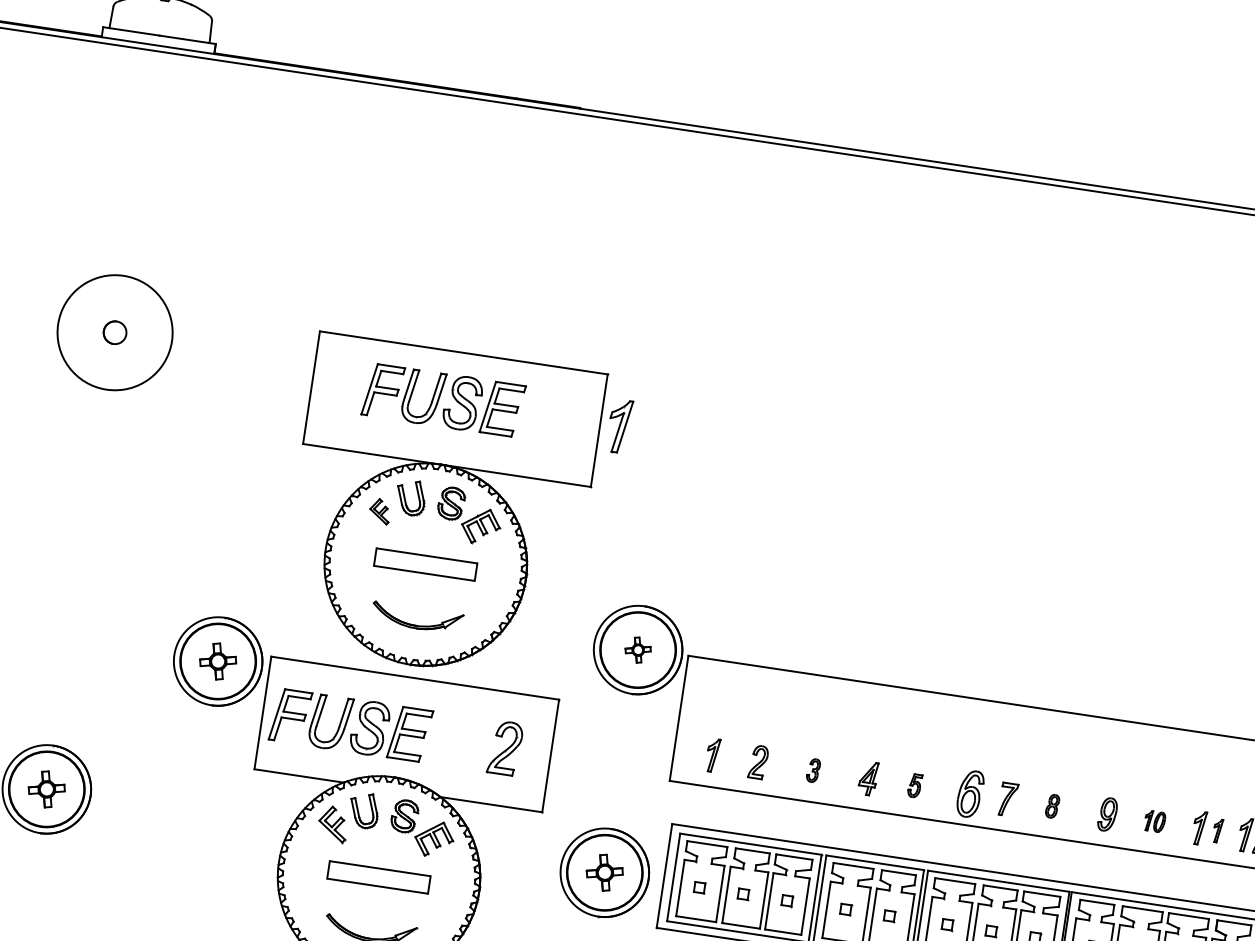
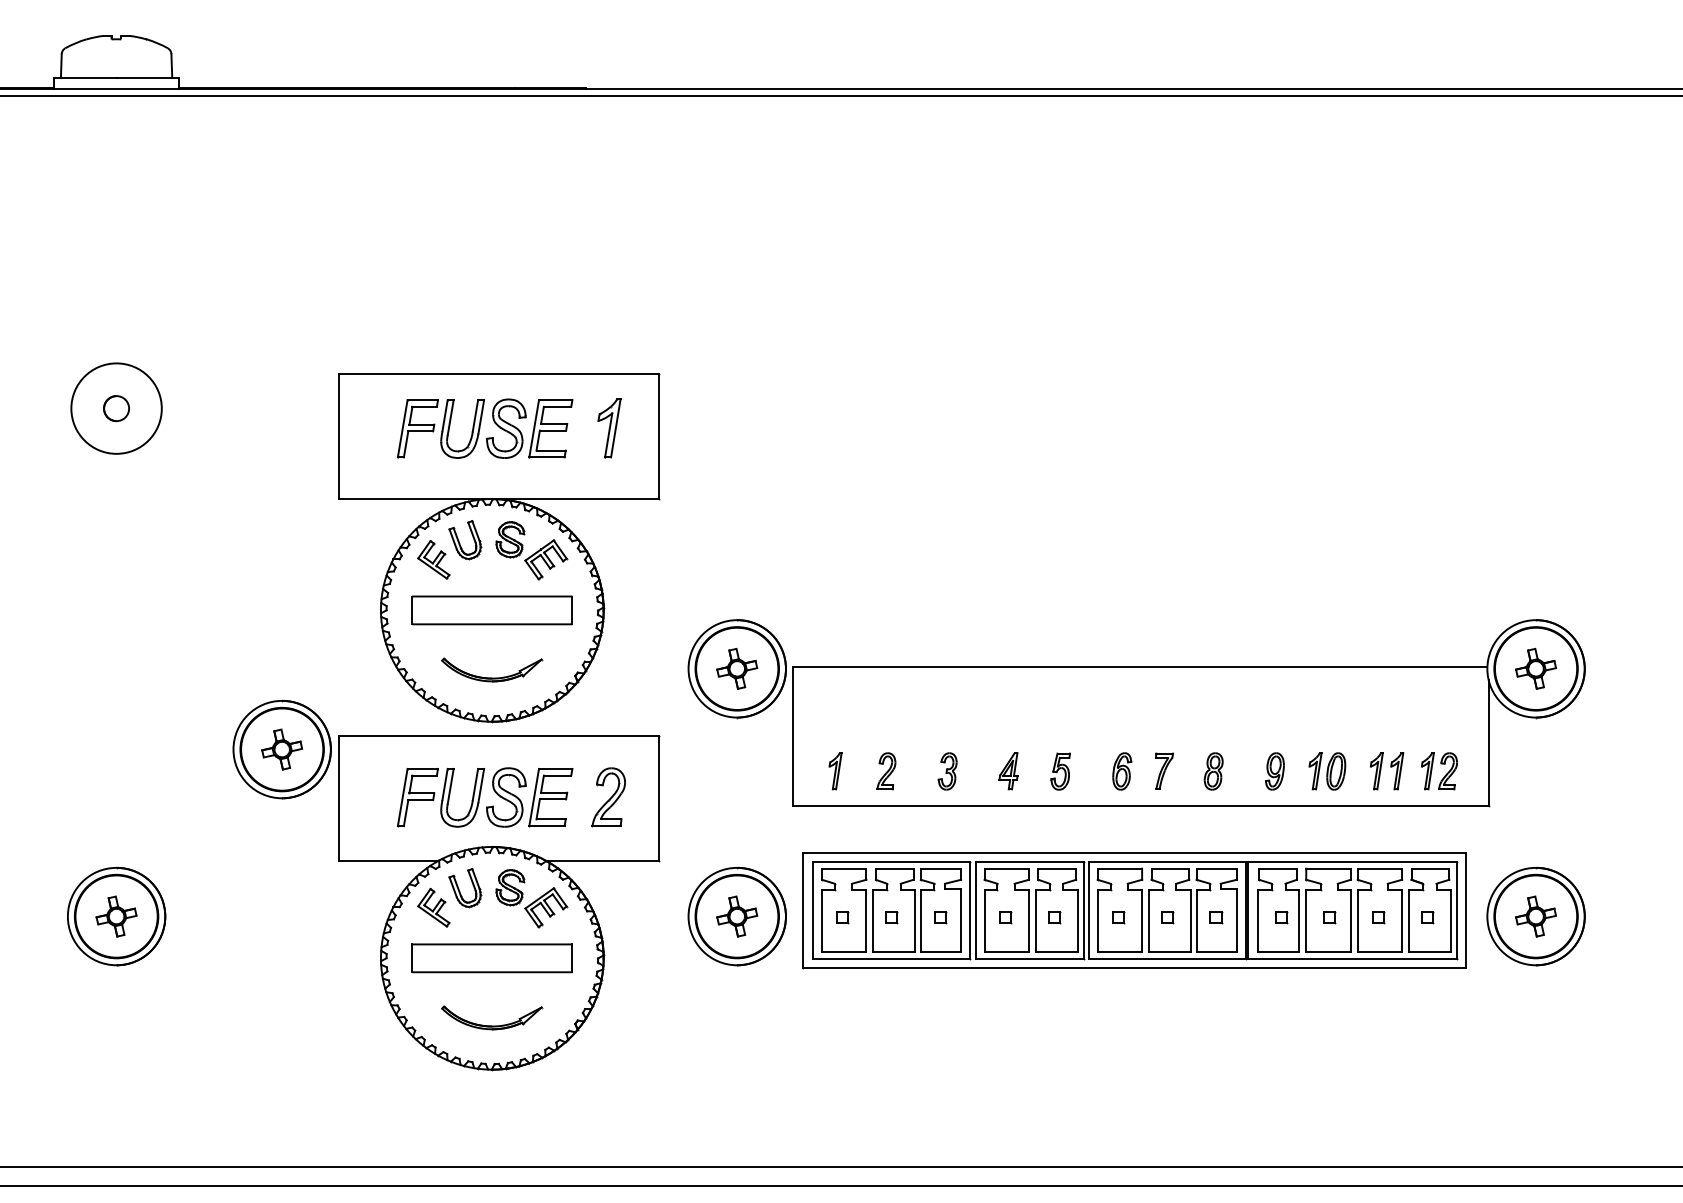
circle: (115, 332) -> (116, 408), size x0.71
part: (619, 426) -> (609, 428), moved
part: (379, 510) -> (433, 559), size x1.43
part: (425, 564) -> (491, 610), size x1.43
part: (638, 649) -> (737, 668), size x1.43
part: (350, 725) -> (484, 797), moved
part: (813, 770) -> (947, 771), size x1.43
part: (914, 785) -> (1060, 771), size x1.43
part: (970, 794) -> (1122, 771), size x0.71
part: (1052, 806) -> (1213, 771), size x1.43
part: (1154, 821) -> (1327, 771), size x1.67
part: (1217, 831) -> (1397, 771), size x1.43
part: (378, 877) -> (491, 958), size x1.43

